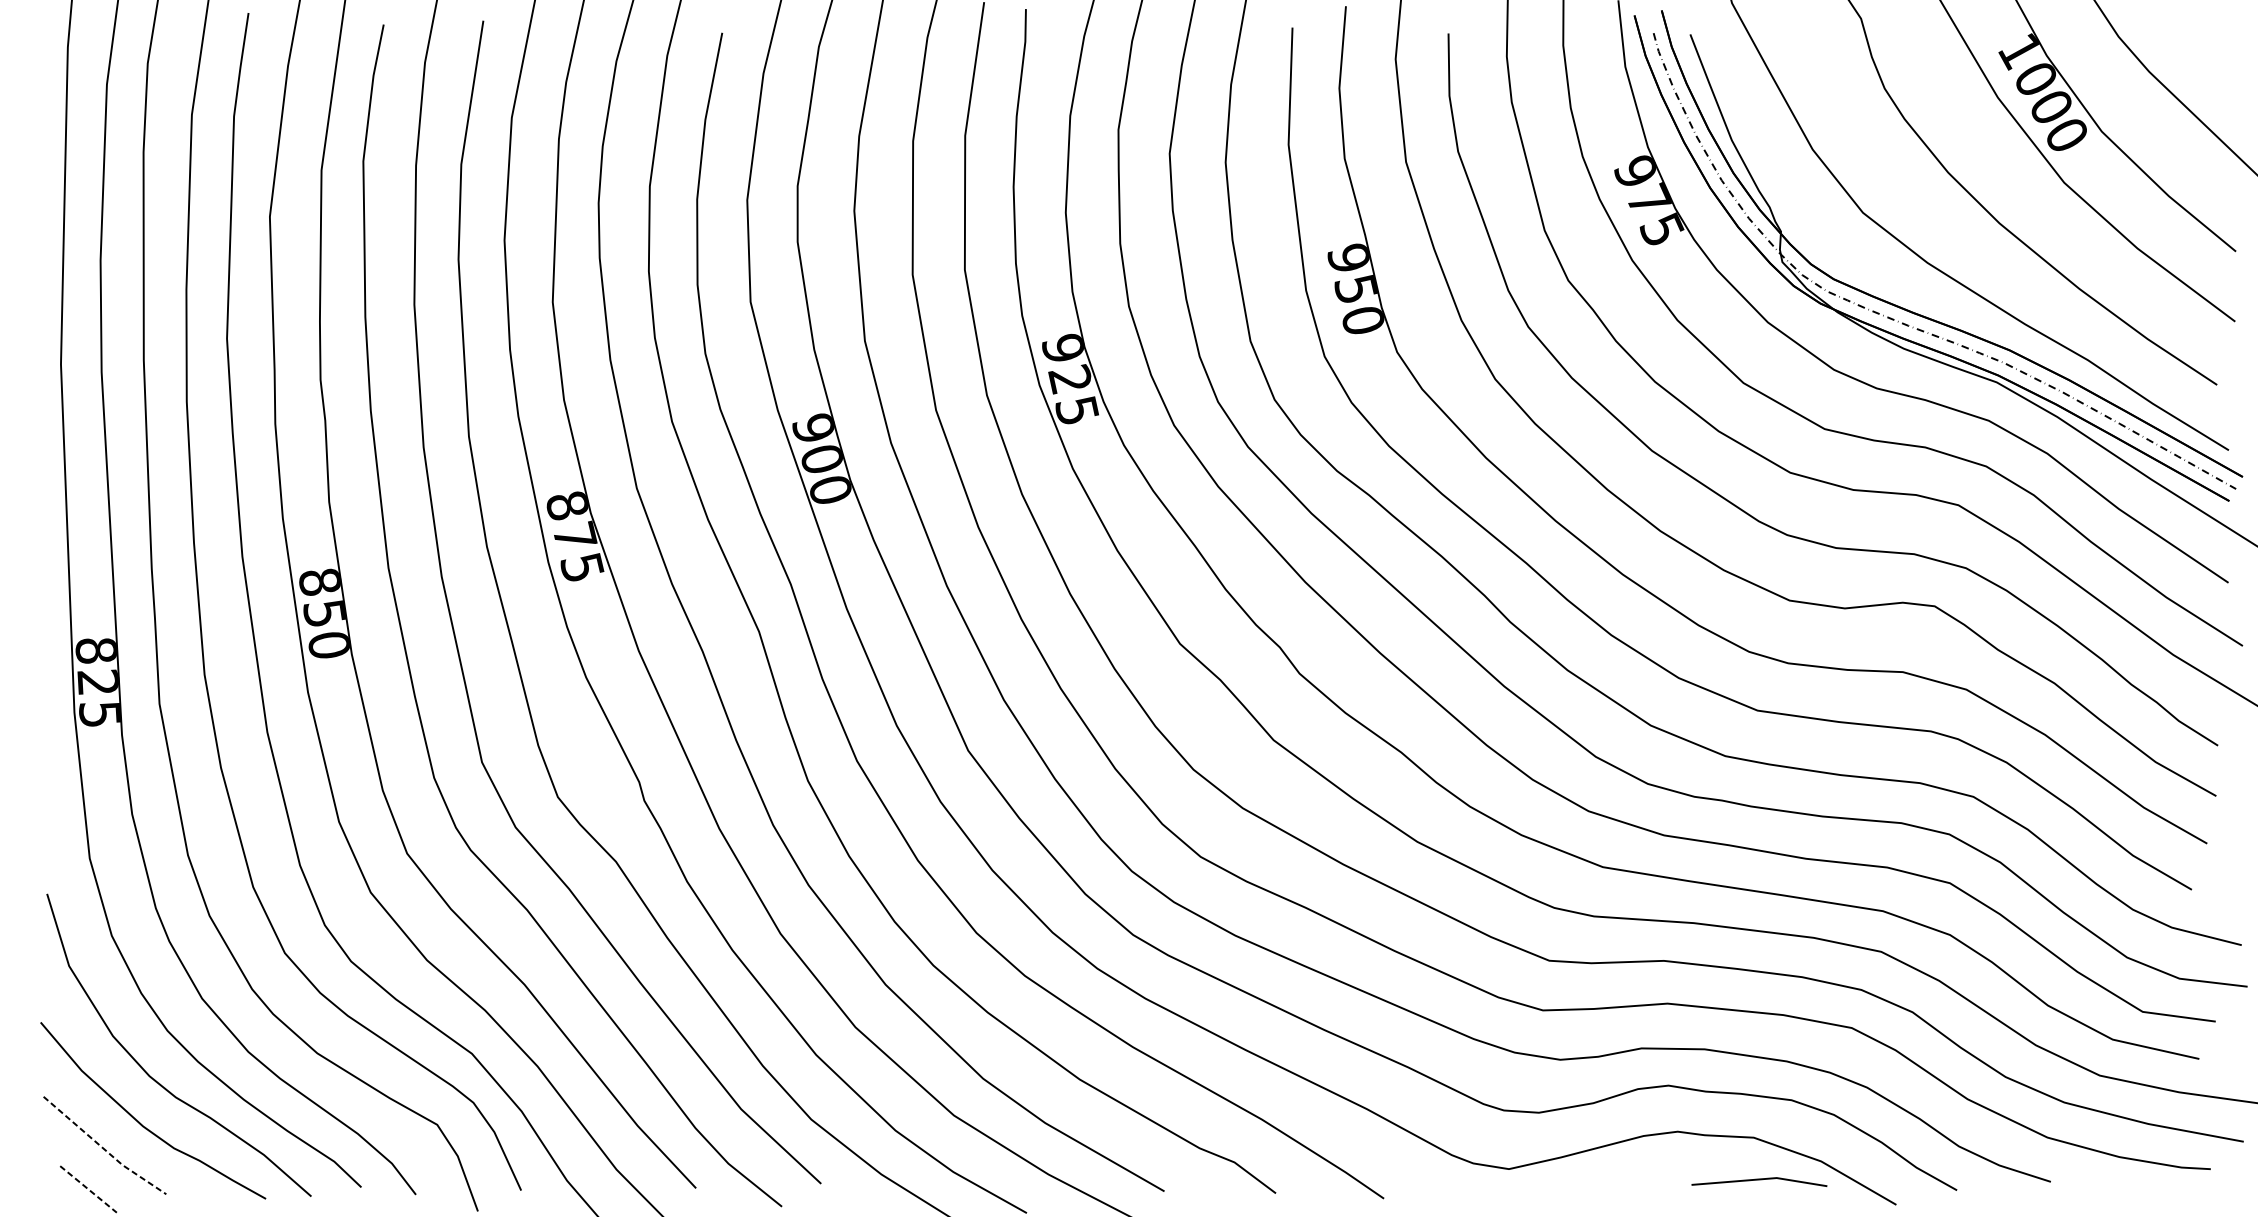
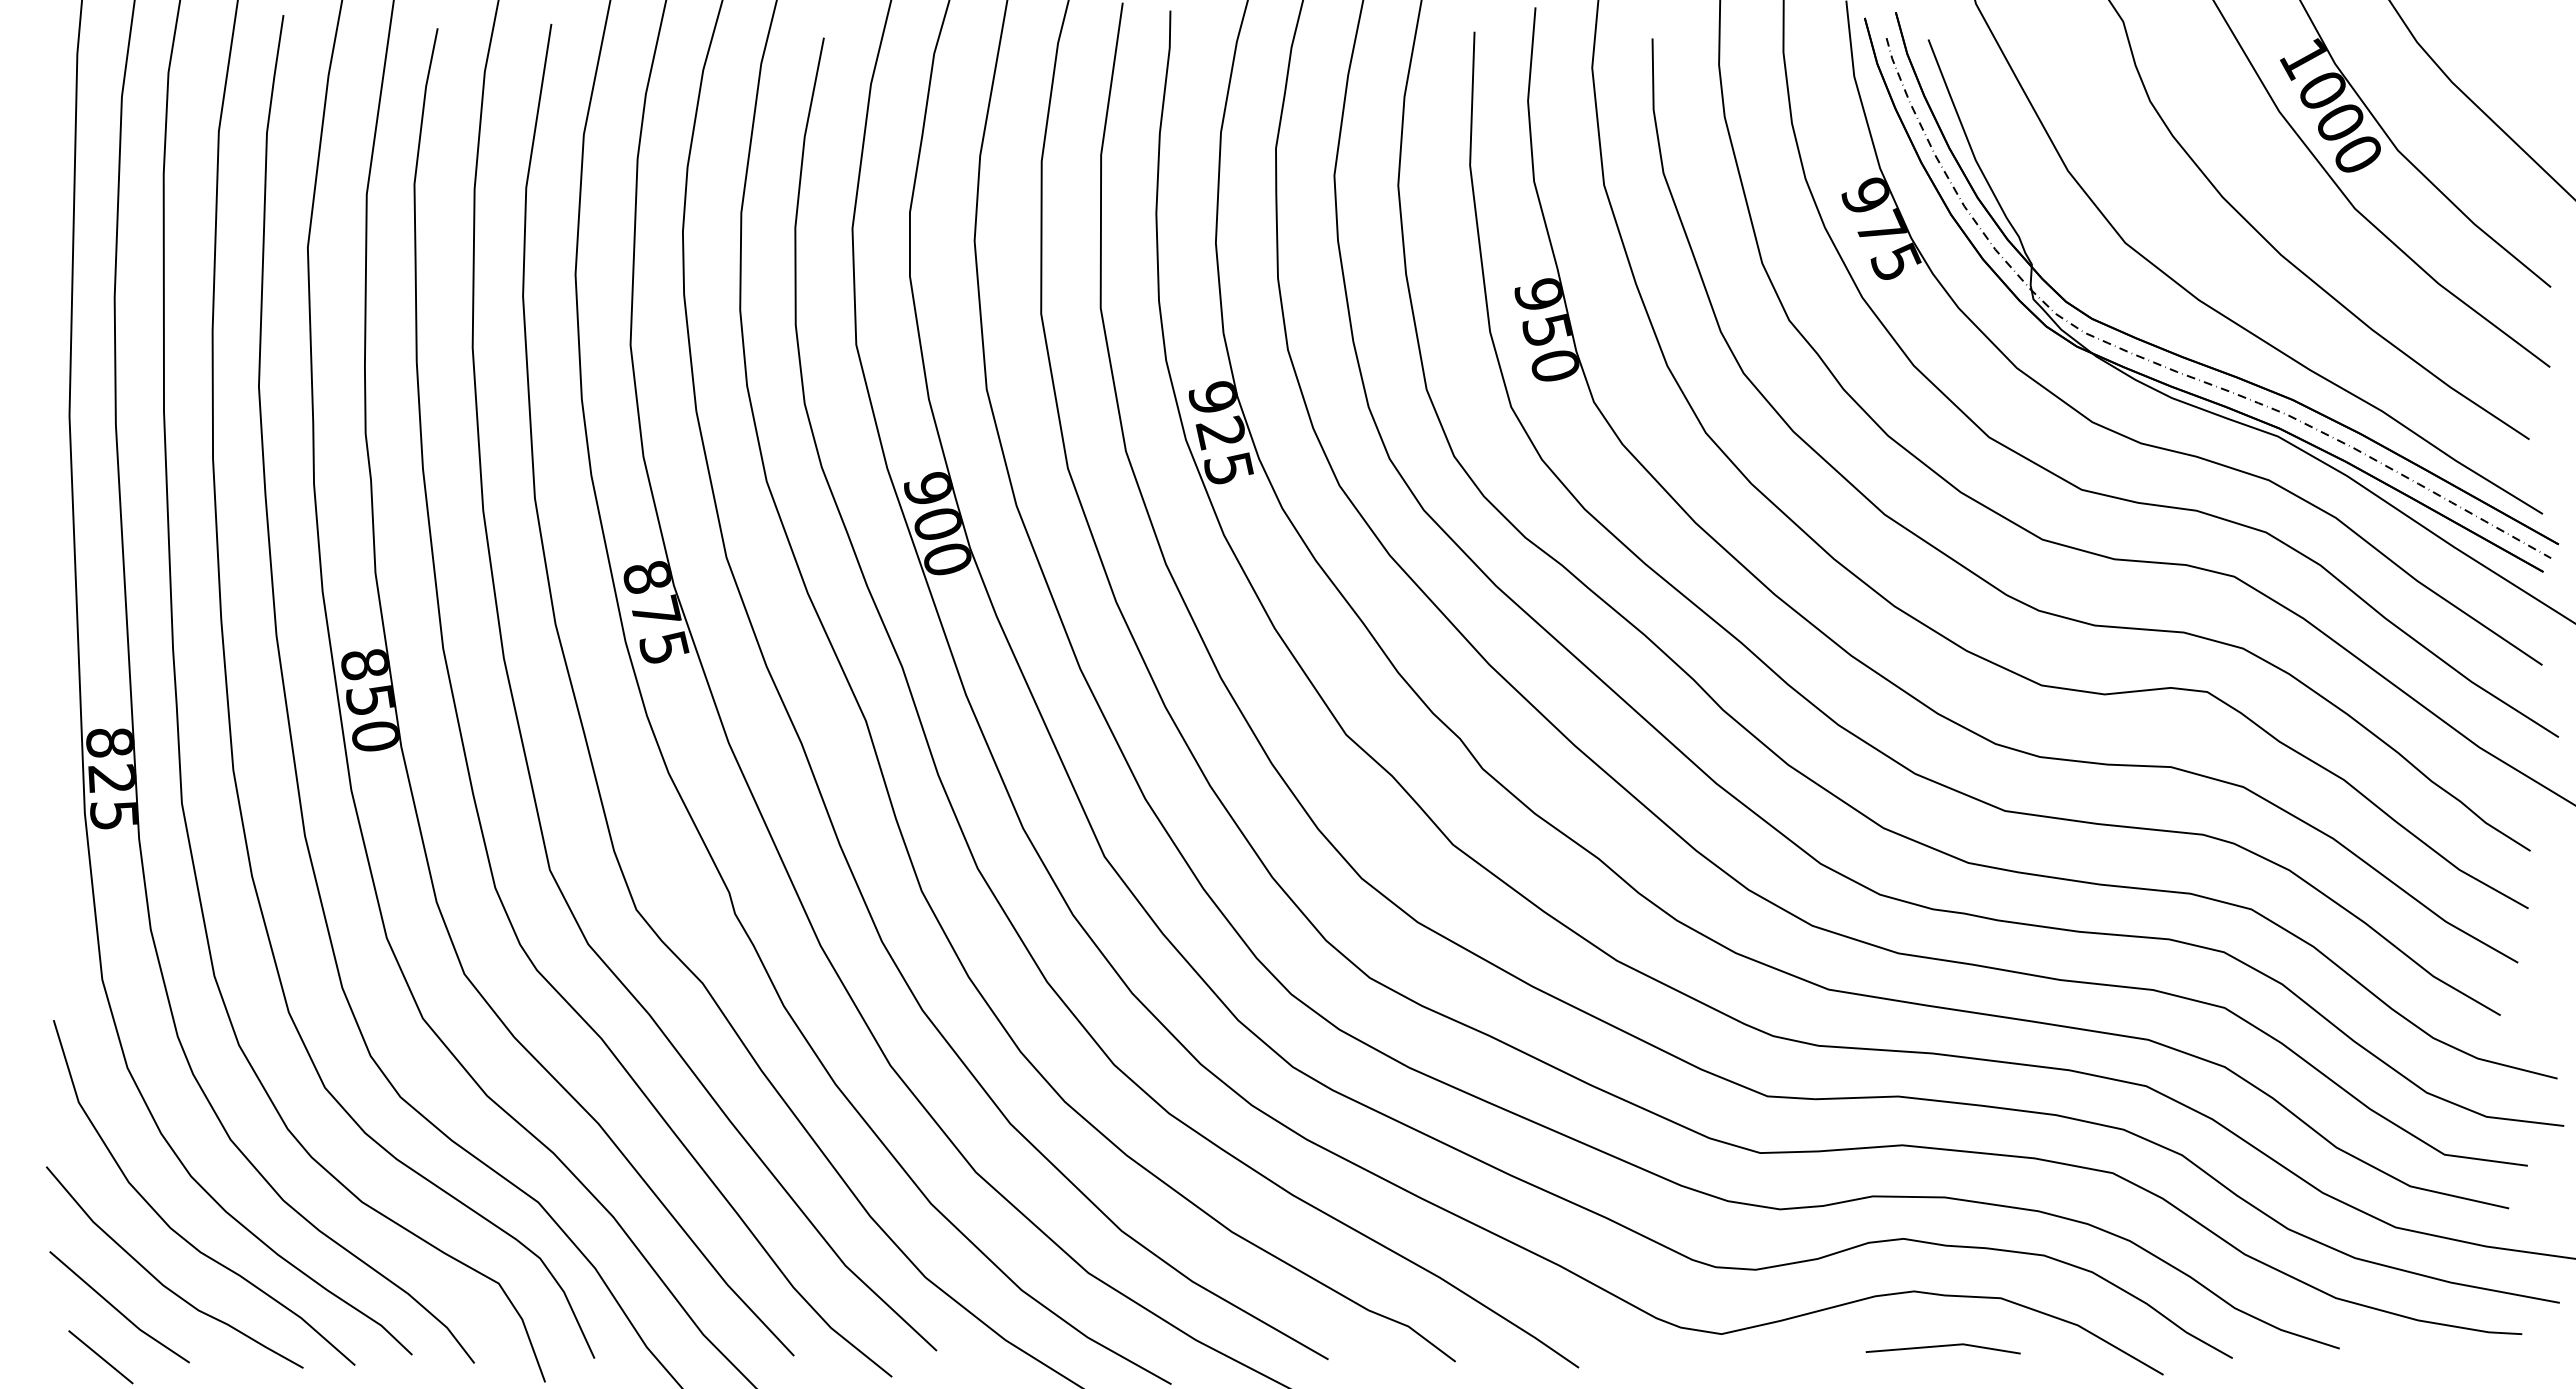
line: (103, 1148) -> (118, 1310), dashed -> solid
line: (1758, 1179) -> (1942, 1346), moved
line: (88, 1189) -> (100, 1357), dashed -> solid

